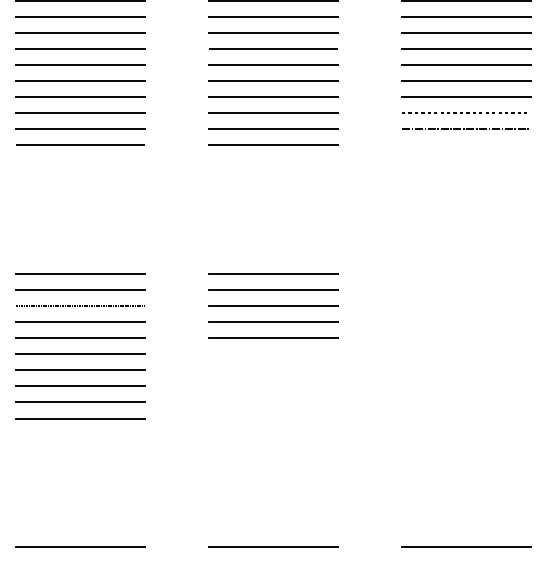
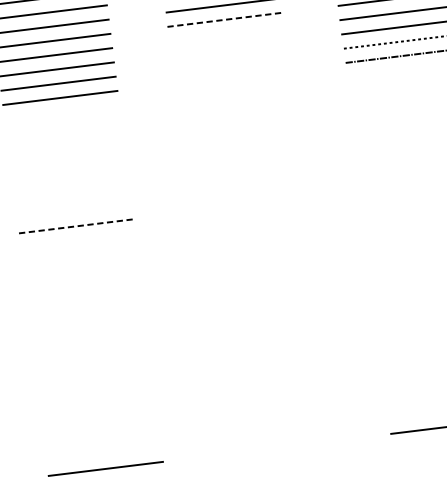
line: (273, 65) -> (224, 20), solid -> dashed
line: (273, 81) -> (226, 34), removed
line: (273, 97) -> (228, 48), removed
line: (273, 112) -> (229, 61), removed
line: (273, 129) -> (231, 77), removed
line: (273, 144) -> (233, 90), removed
line: (80, 145) -> (61, 112), removed
line: (81, 273) -> (76, 225), solid -> dashed
line: (273, 273) -> (247, 204), removed
line: (80, 290) -> (77, 241), removed
line: (273, 290) -> (249, 220), removed
line: (80, 306) -> (79, 255), removed
line: (273, 306) -> (250, 234), removed
line: (80, 322) -> (81, 269), removed
line: (273, 322) -> (252, 248), removed
line: (80, 338) -> (82, 283), removed
line: (273, 338) -> (254, 262), removed
line: (80, 354) -> (84, 297), removed
line: (80, 370) -> (86, 312), removed
line: (80, 386) -> (88, 326), removed
line: (80, 402) -> (89, 340), removed
line: (80, 418) -> (91, 354), removed
line: (273, 547) -> (277, 448), removed

